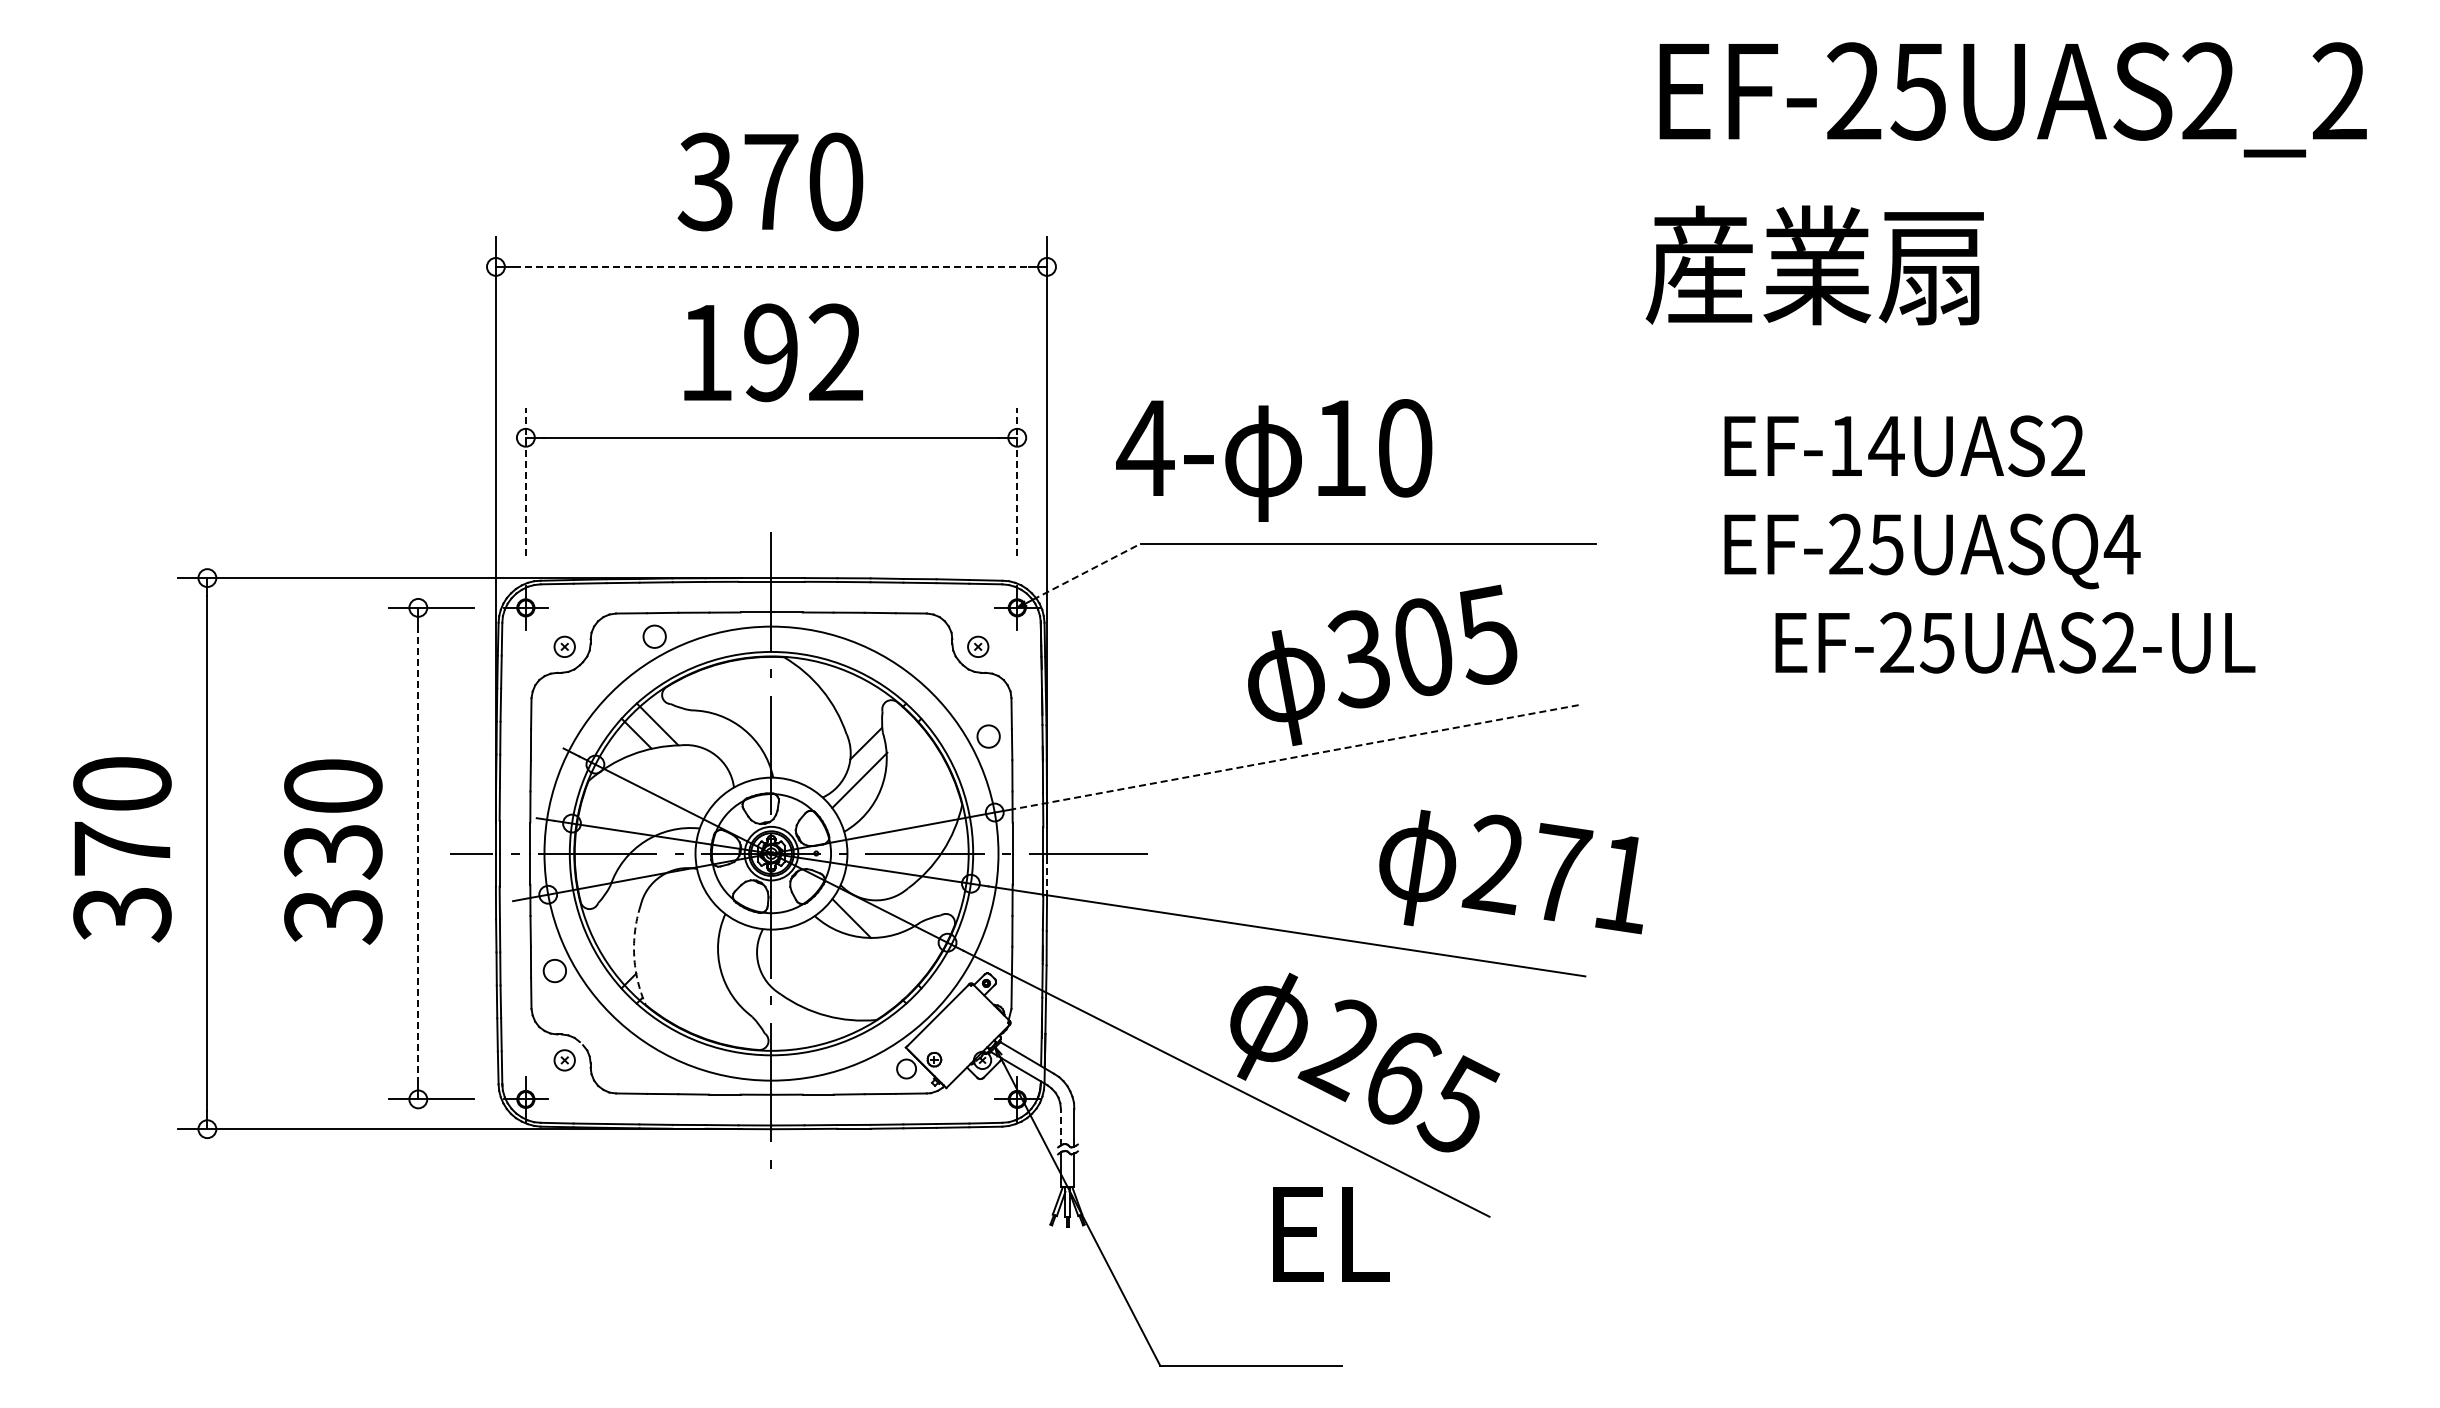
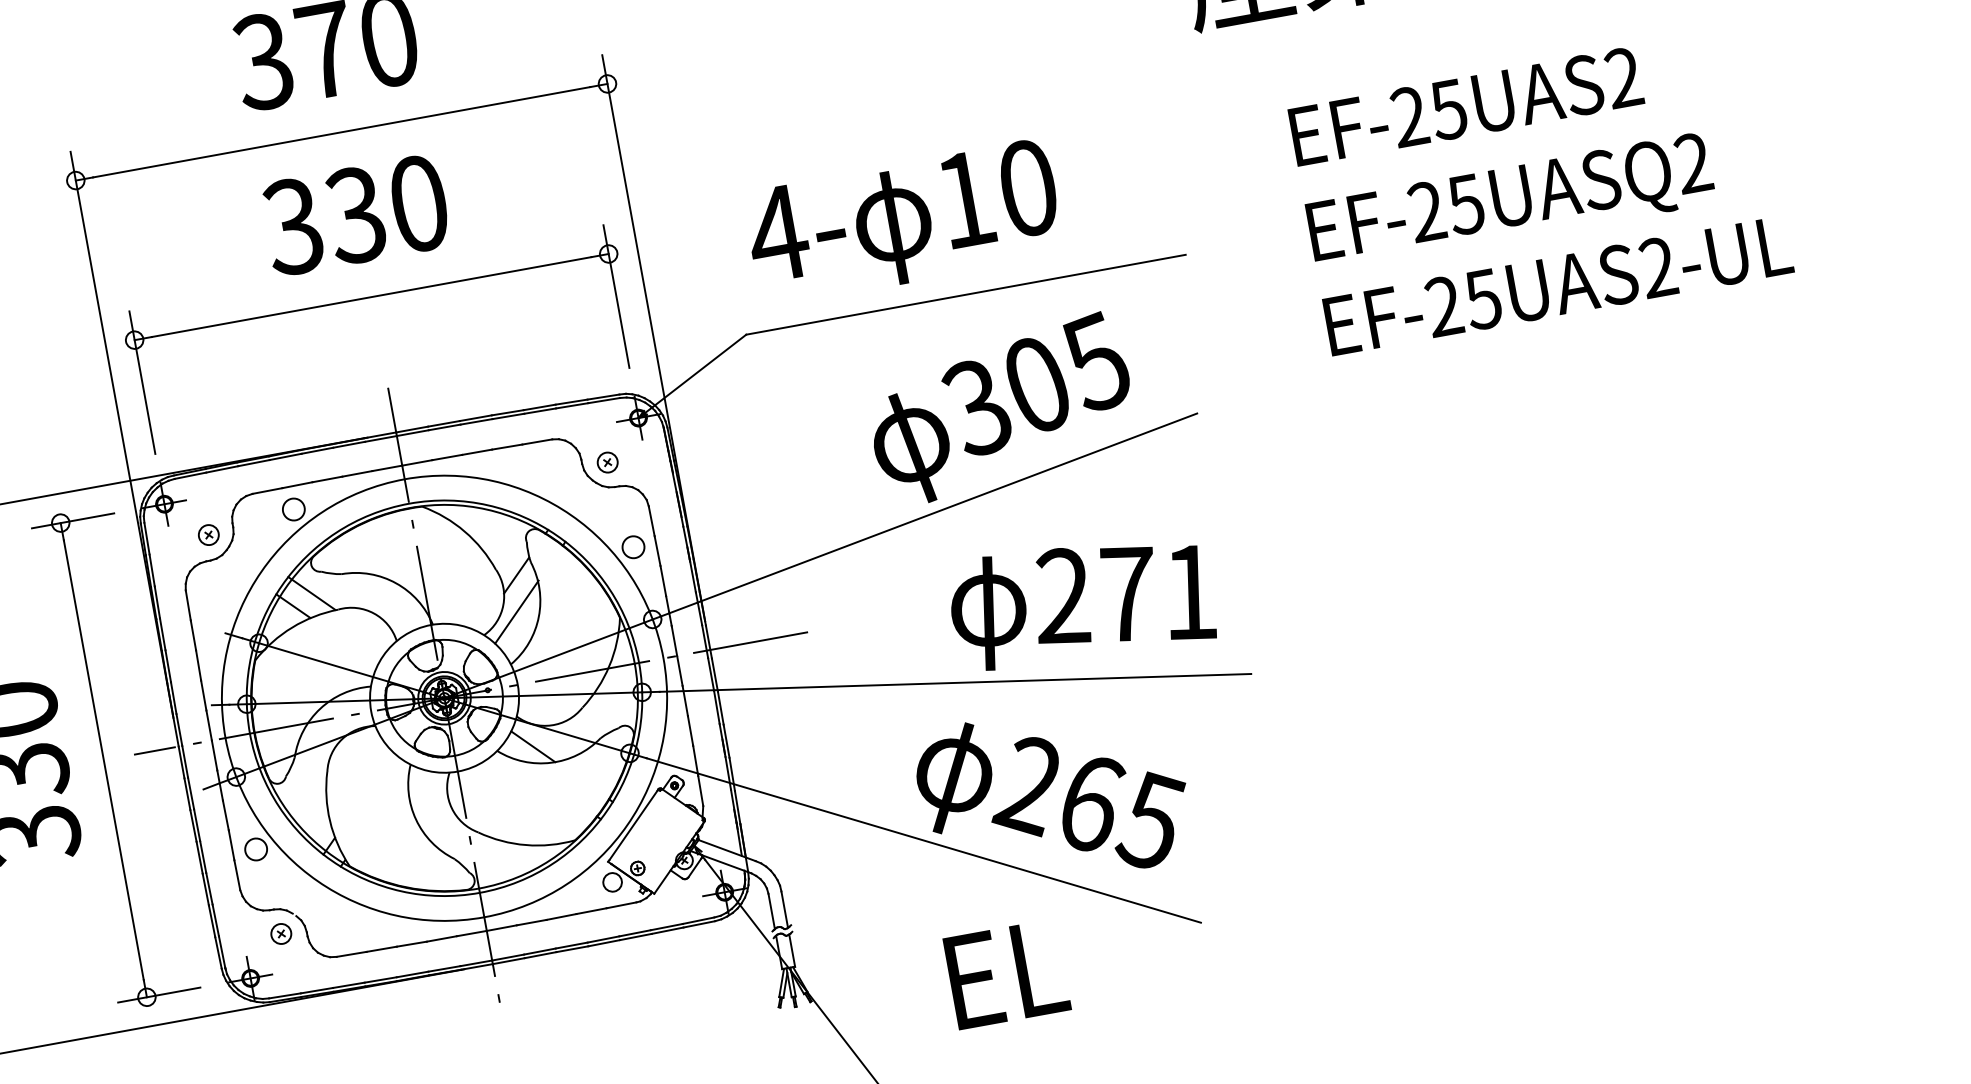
line: (771, 266) -> (341, 131), dashed -> solid
text: (770, 352) -> (355, 215), 192 -> 330
text: (1866, 445) -> (1429, 112), EF-14UAS2 -> EF-25UAS2
text: (1274, 460) -> (904, 222), moved
line: (525, 481) -> (141, 382), dashed -> solid
line: (1017, 481) -> (616, 296), dashed -> solid
text: (2121, 543) -> (1692, 162), EF-25UASQ4 -> EF-25UASQ2
line: (1086, 571) -> (698, 370), dashed -> solid
text: (2015, 642) -> (1558, 285), moved
line: (1295, 757) -> (933, 513), dashed -> solid
line: (418, 853) -> (103, 760), dashed -> solid
text: (1510, 871) -> (1079, 600), moved
line: (1047, 879) -> (715, 674), dashed -> solid
arc: (634, 956) -> (330, 821), dashed -> solid
line: (1060, 1126) -> (771, 910), dashed -> solid
text: (1331, 1234) -> (1006, 974), moved

